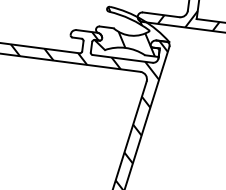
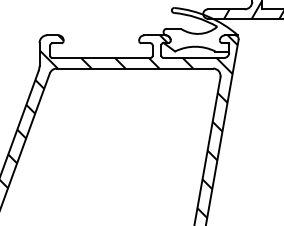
hatch: (128, 30) -> (195, 29), removed

